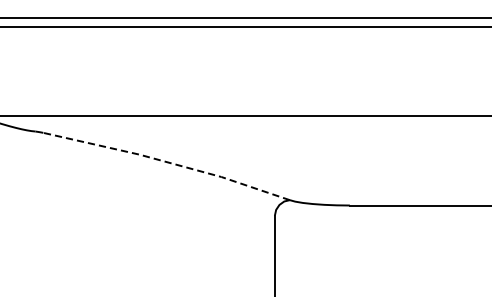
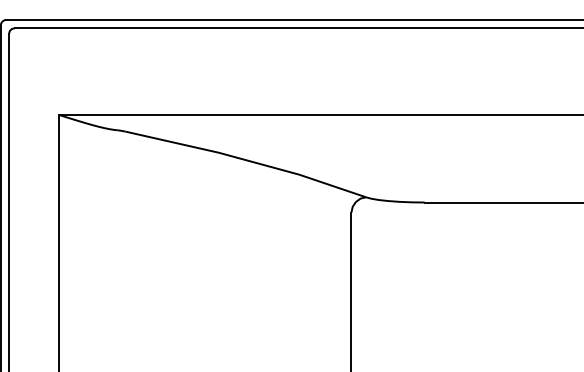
line: (167, 162) -> (246, 160), dashed -> solid

